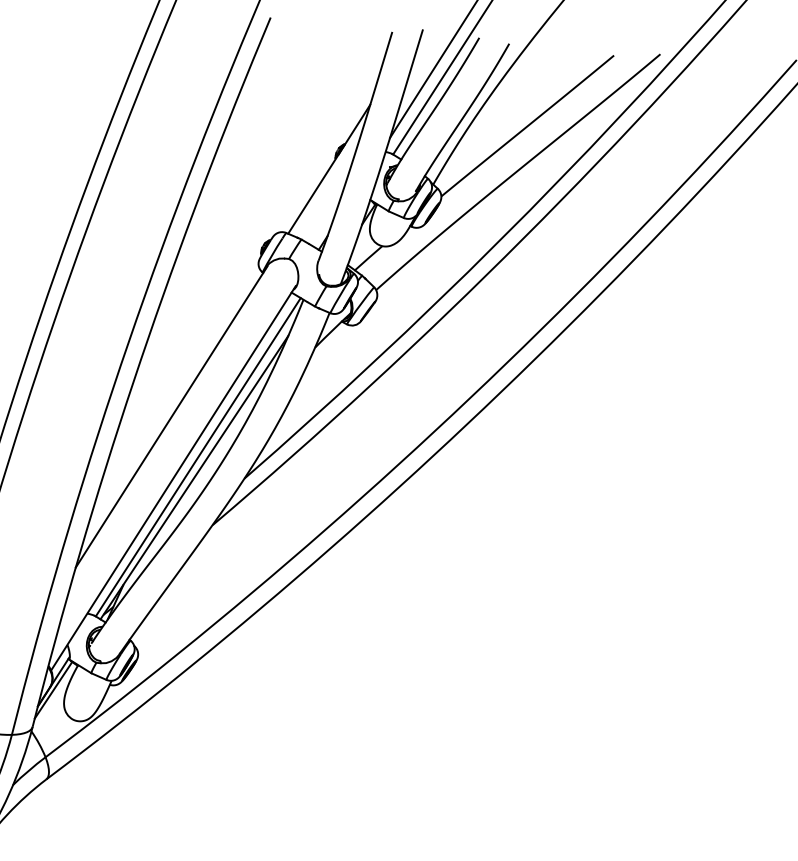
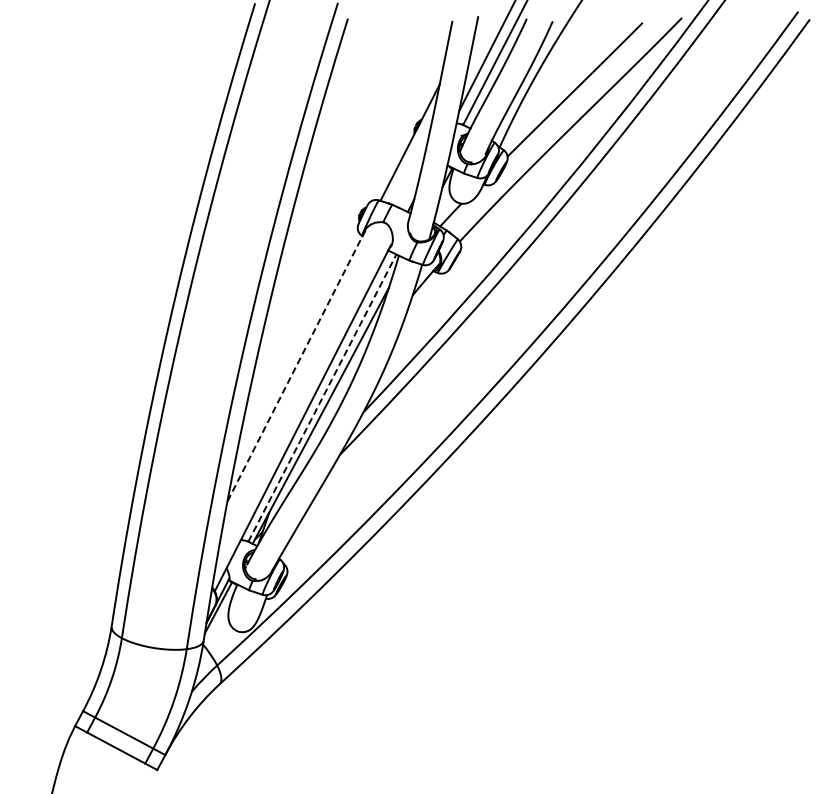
line: (171, 417) -> (296, 366), solid -> dashed
line: (198, 457) -> (322, 398), solid -> dashed

